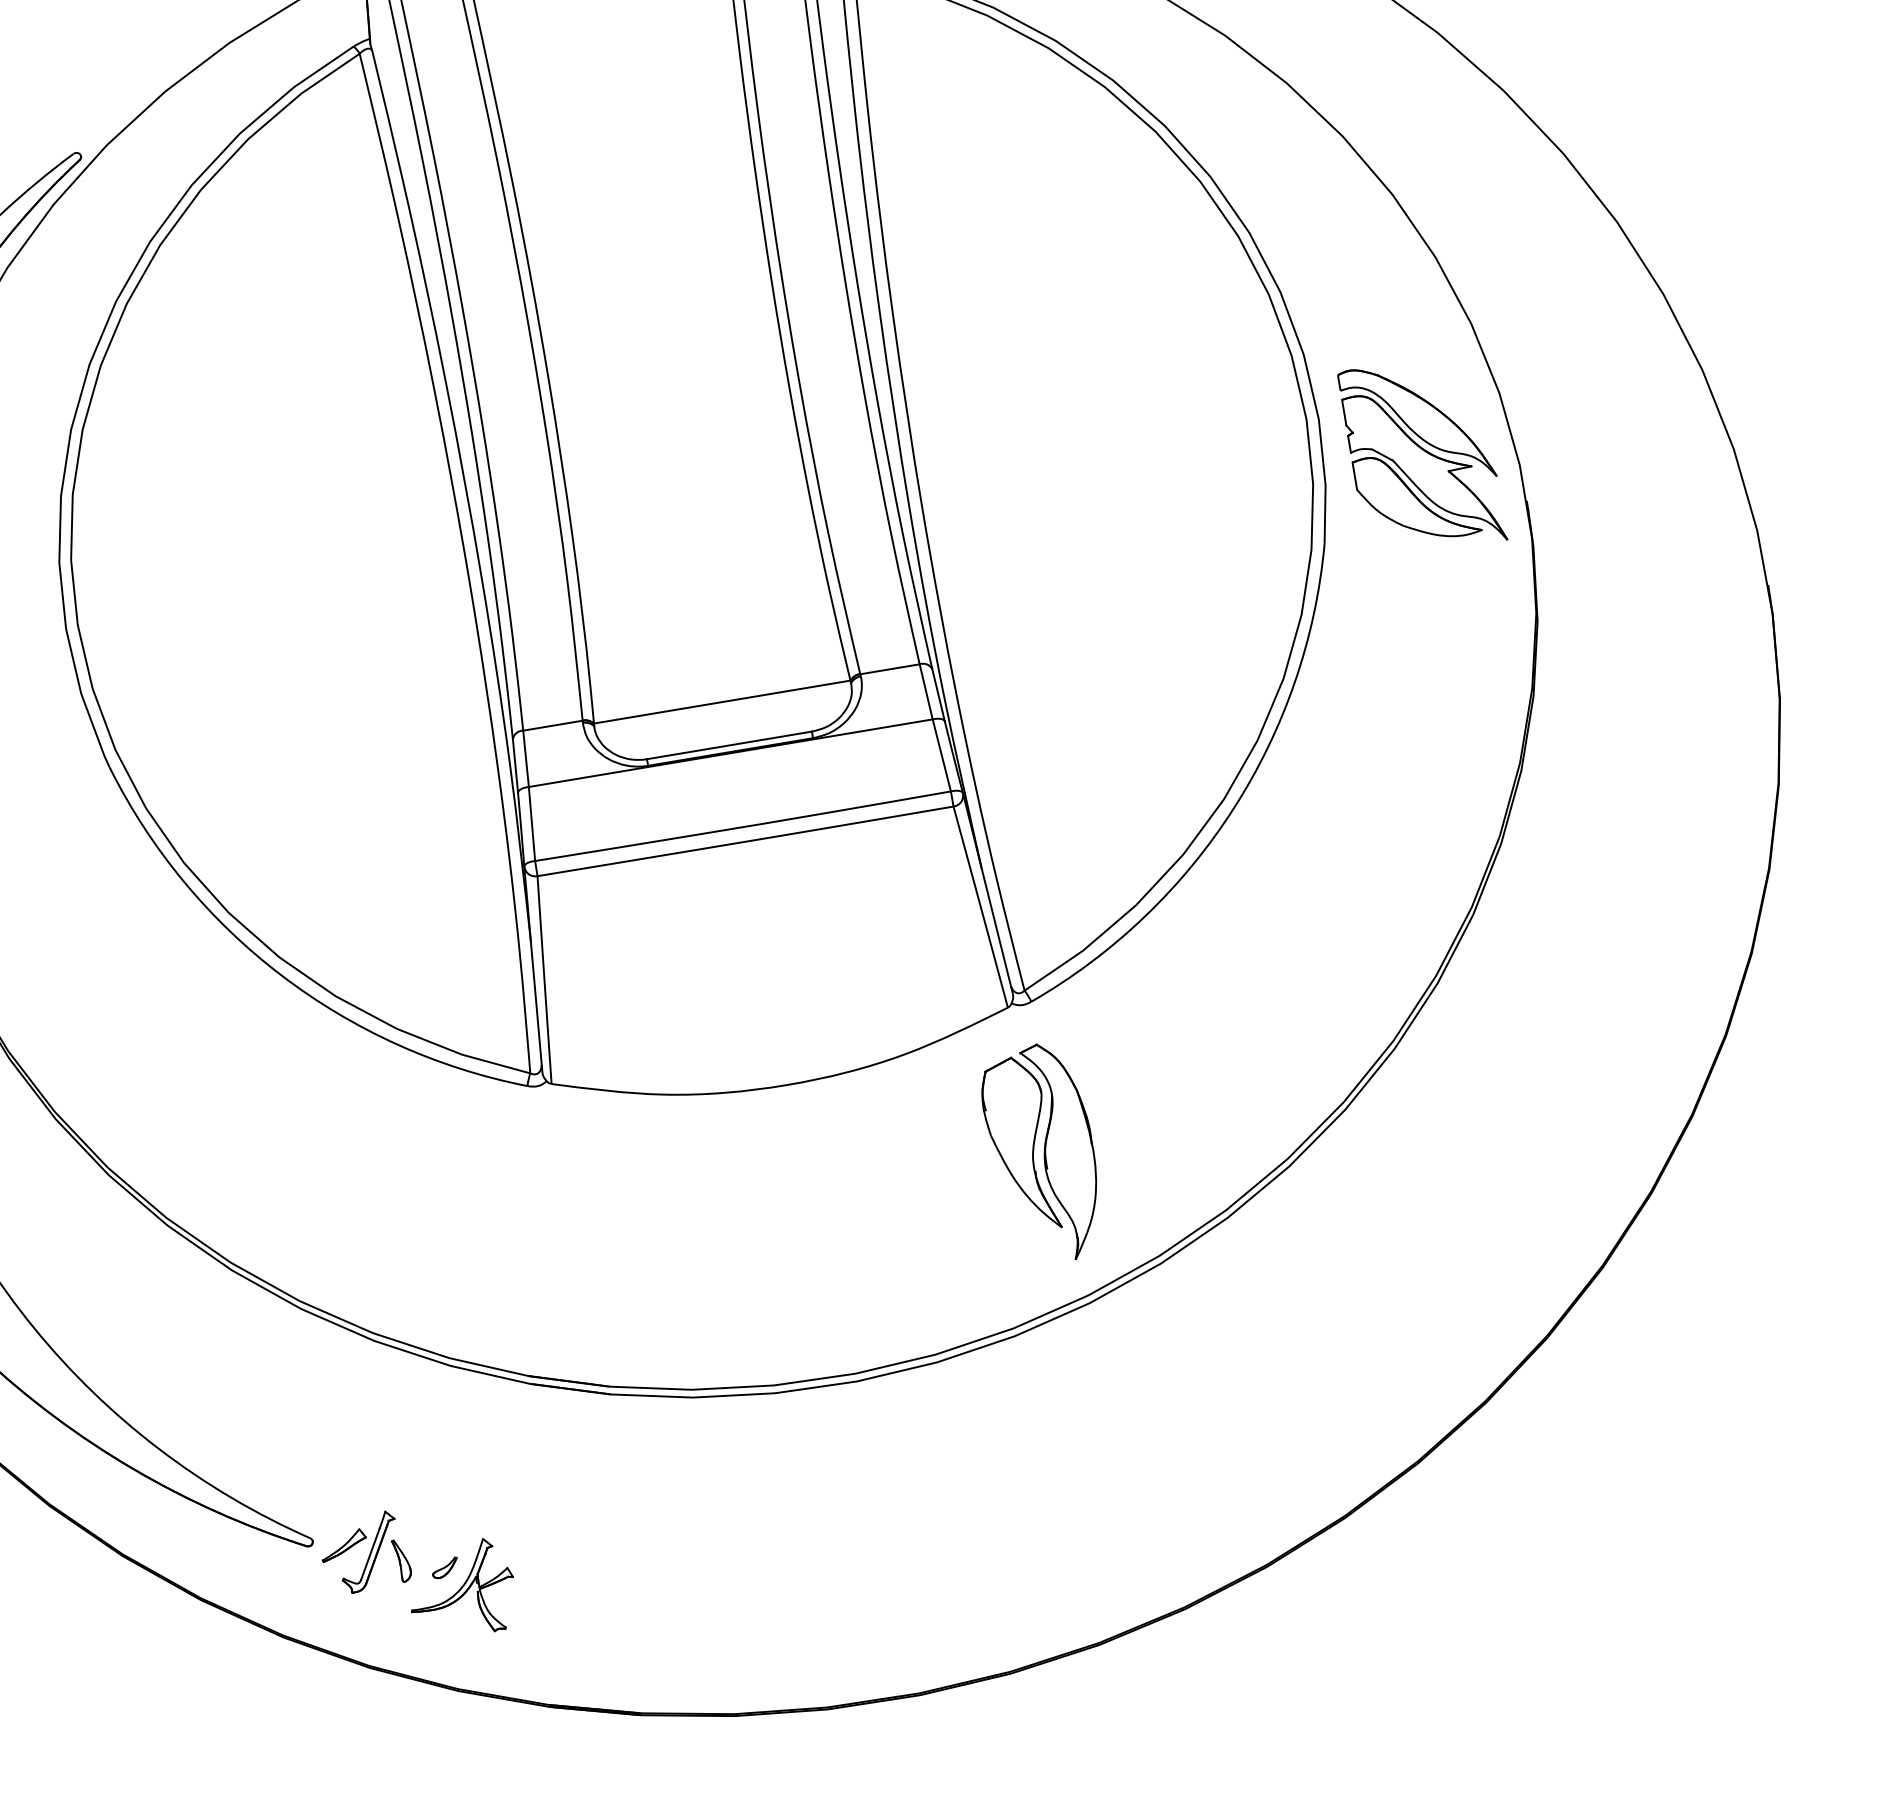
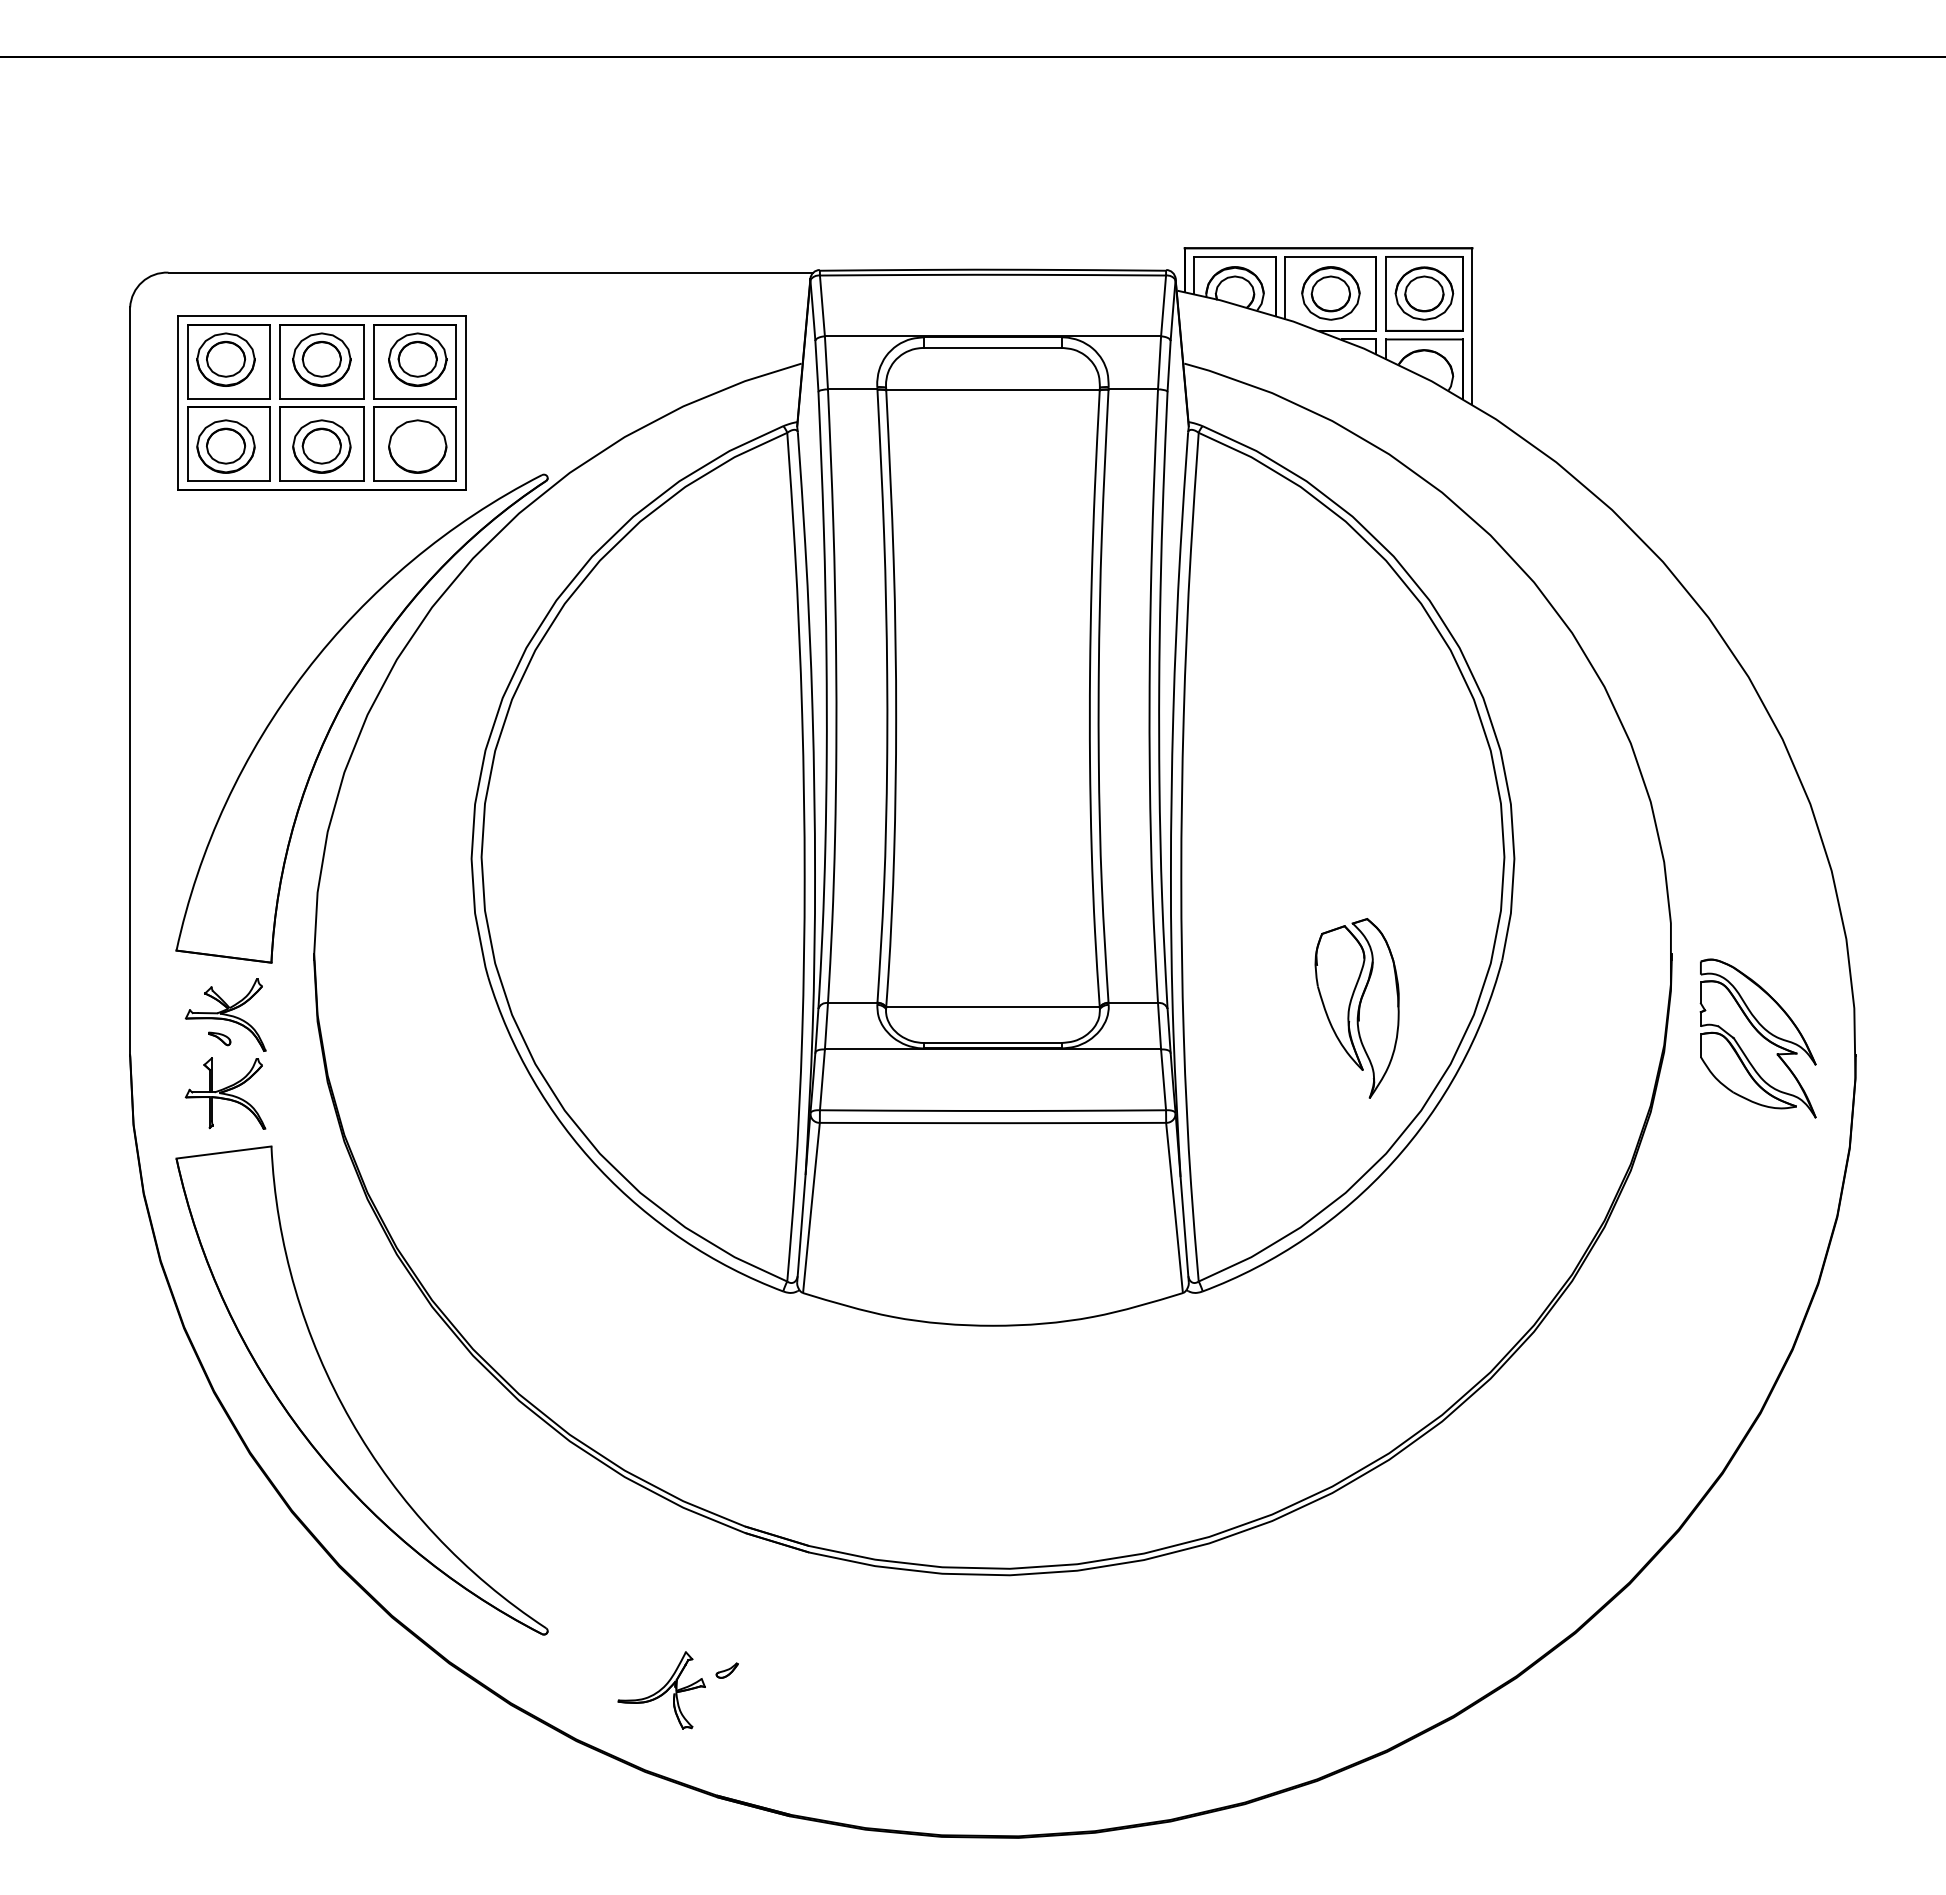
part: (1421, 456) -> (1757, 1038), moved
part: (1041, 1154) -> (1356, 1008), moved
part: (363, 1551) -> (587, 1646), removed
part: (444, 1568) -> (726, 1670), moved

